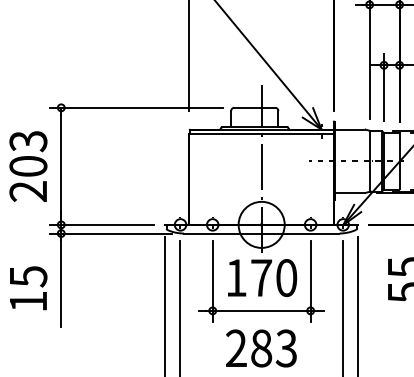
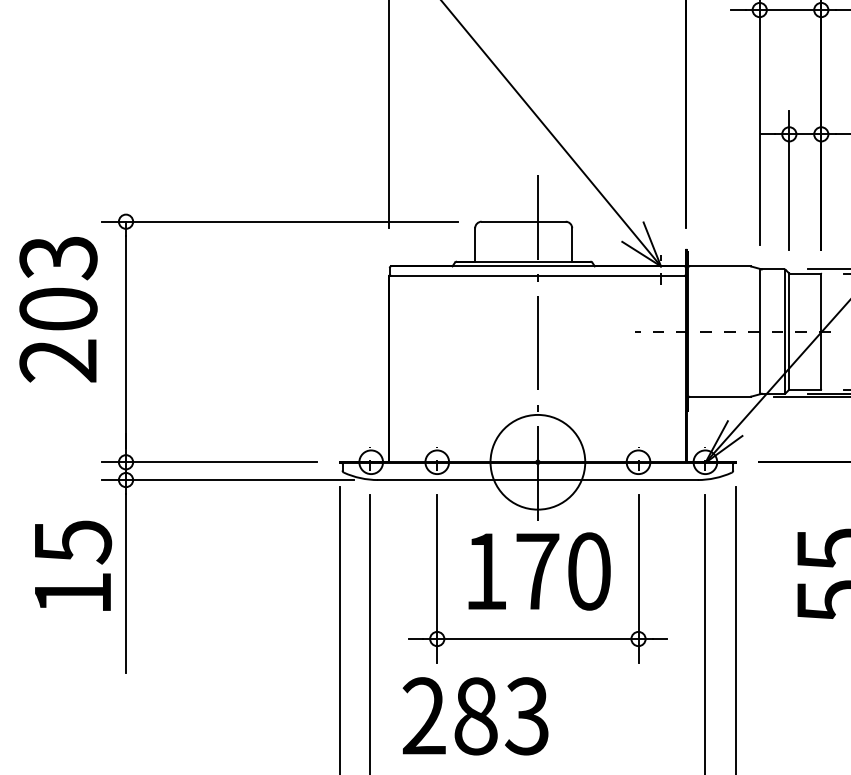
text: (28, 166) -> (58, 309), moved
text: (28, 288) -> (73, 566), moved
text: (261, 348) -> (475, 716), moved

